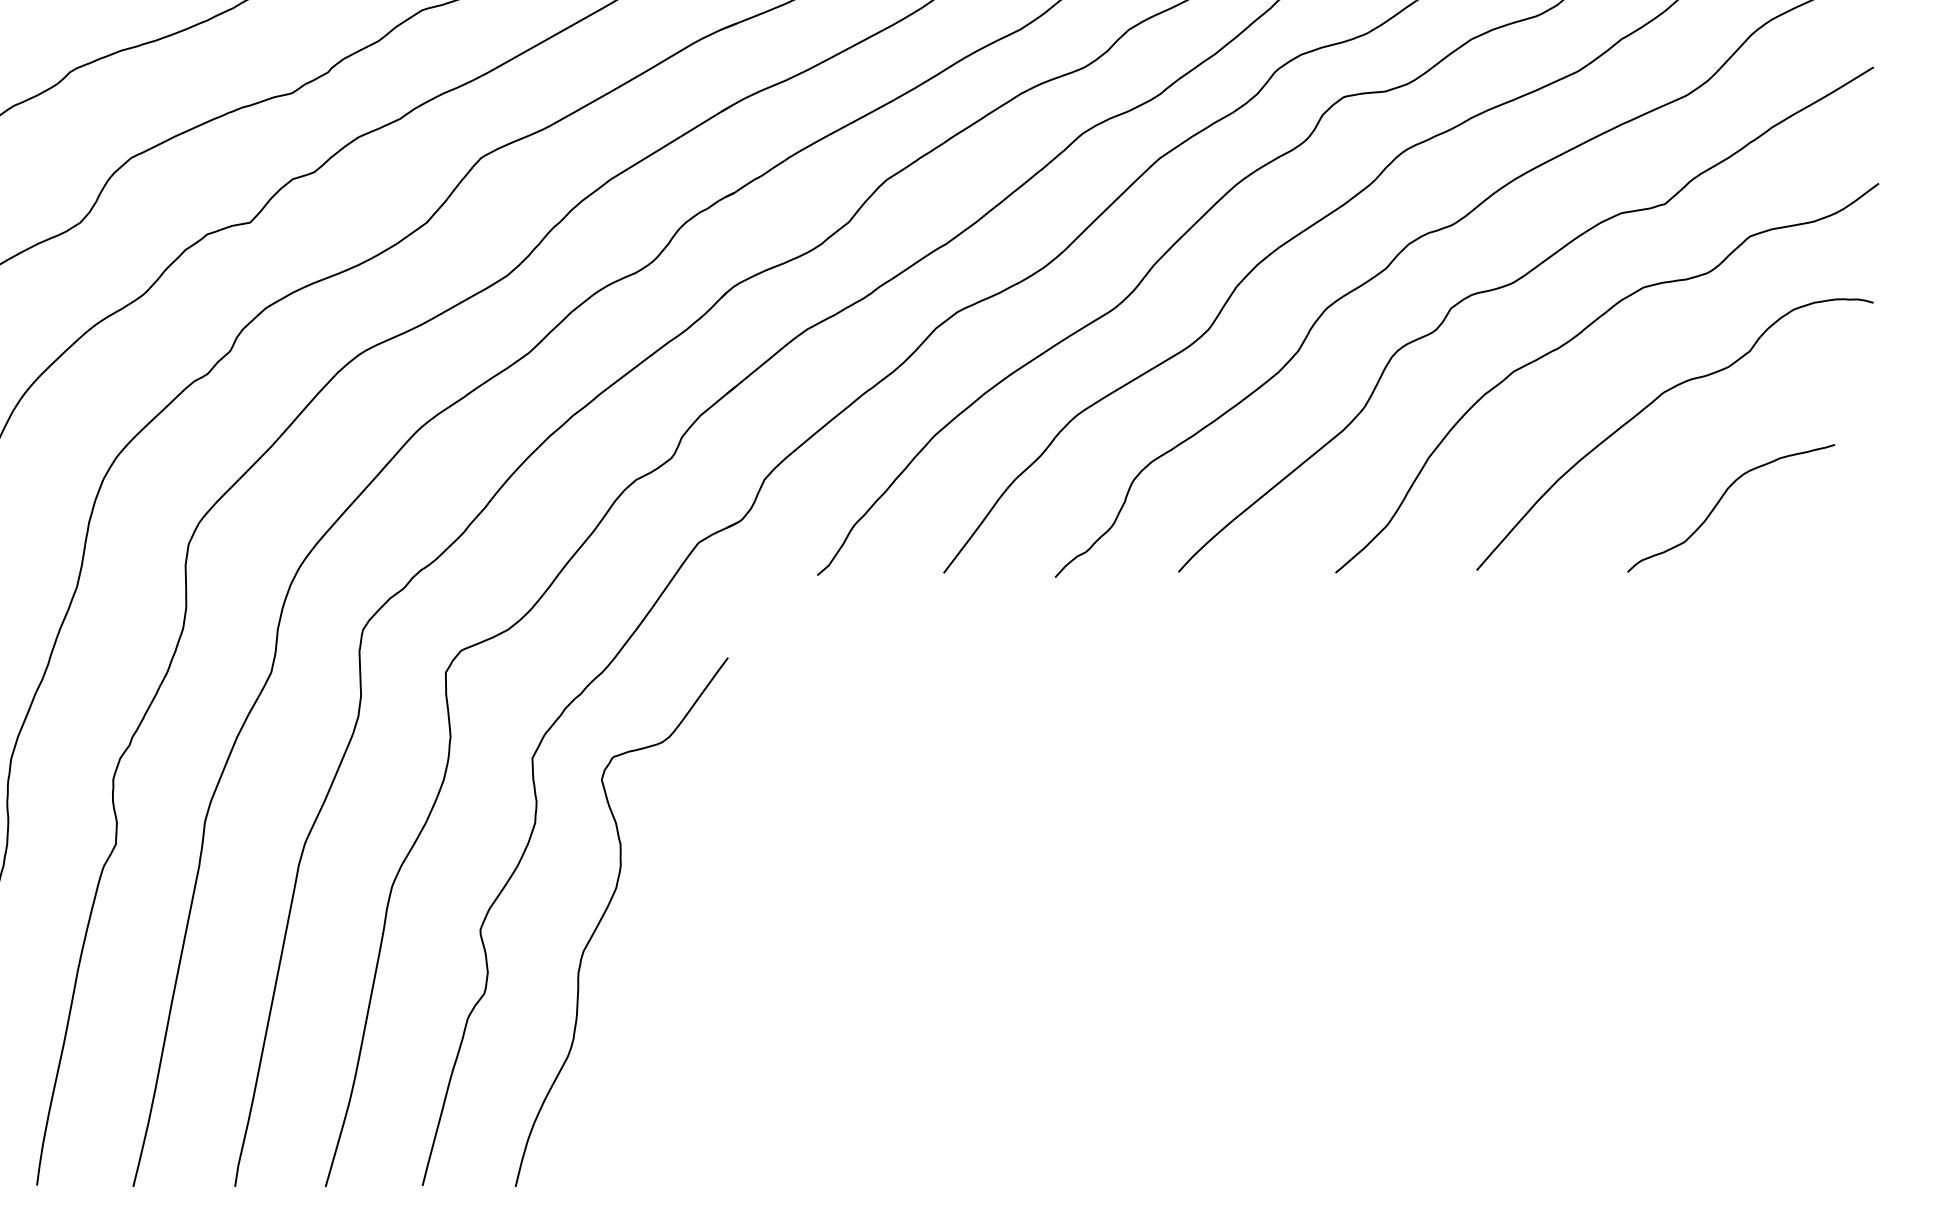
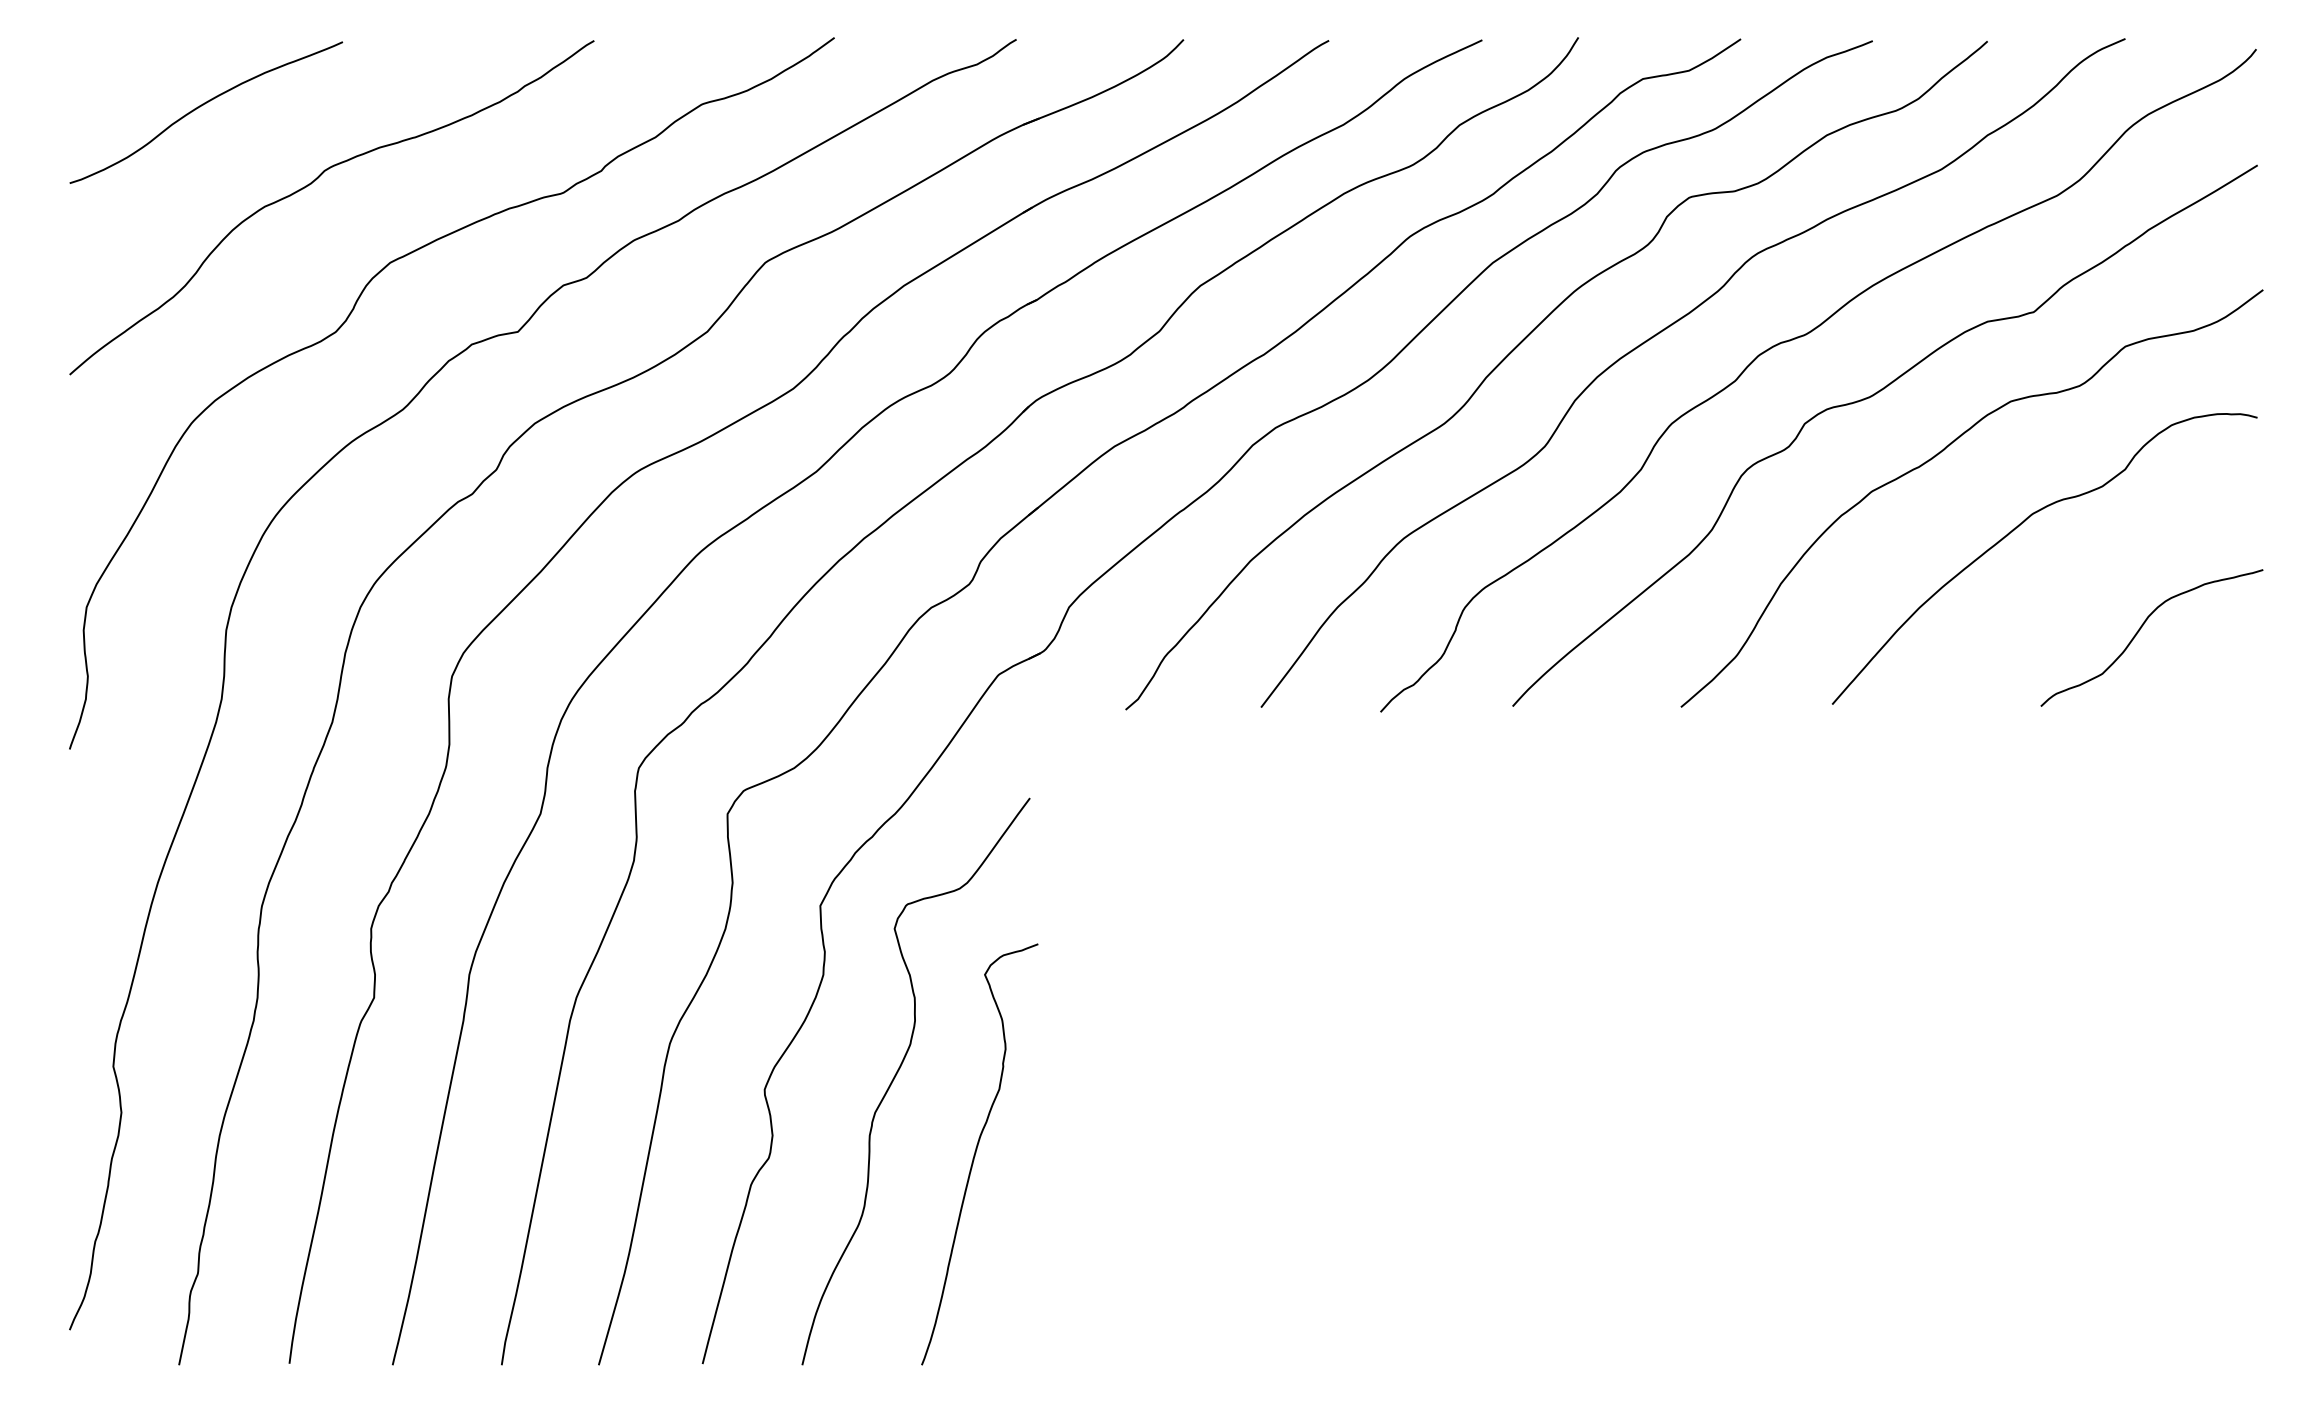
curve: (1720, 501) -> (2140, 630), moved
curve: (678, 989) -> (976, 1153), added

